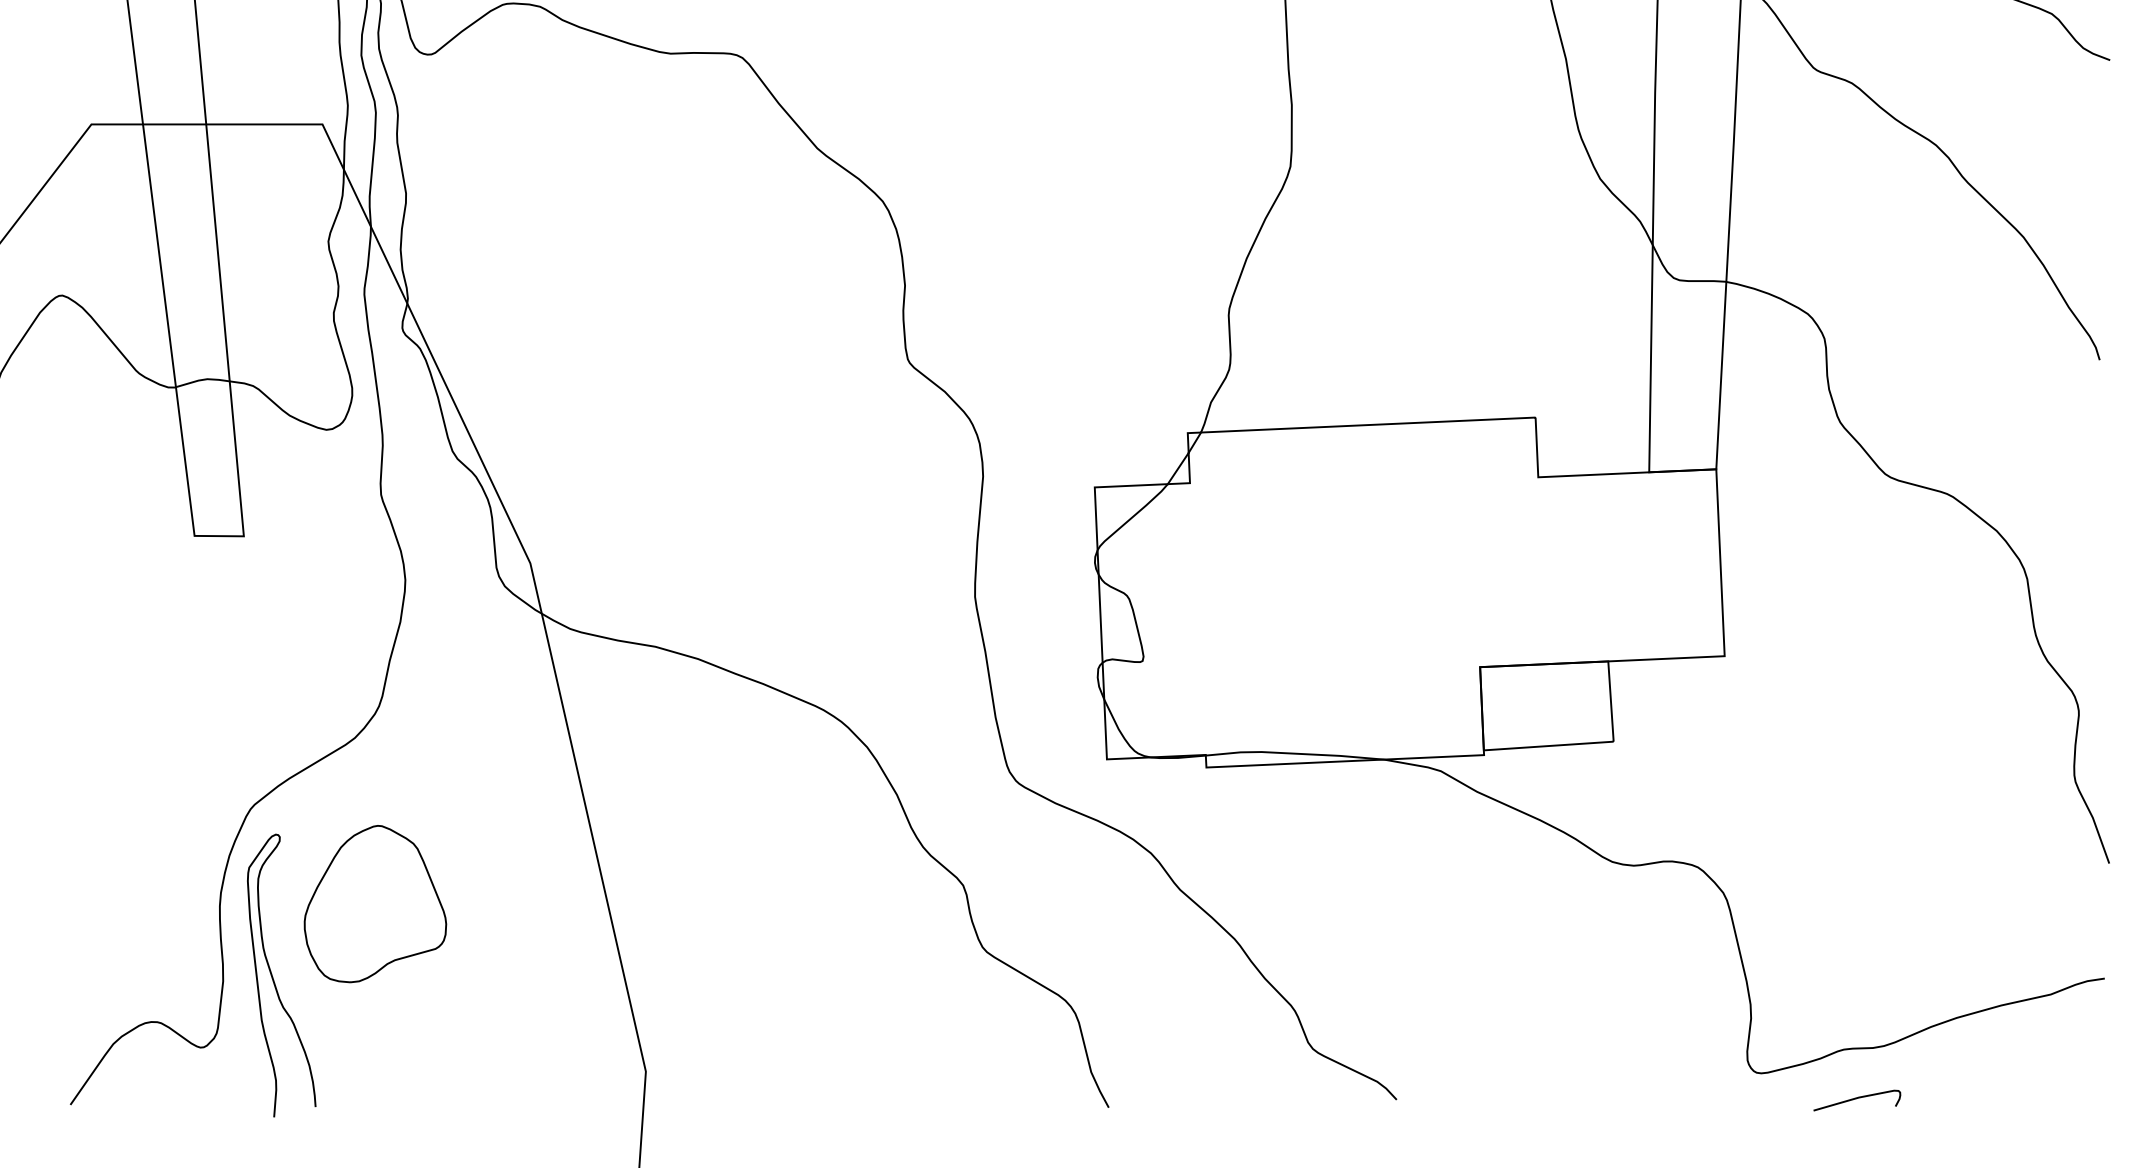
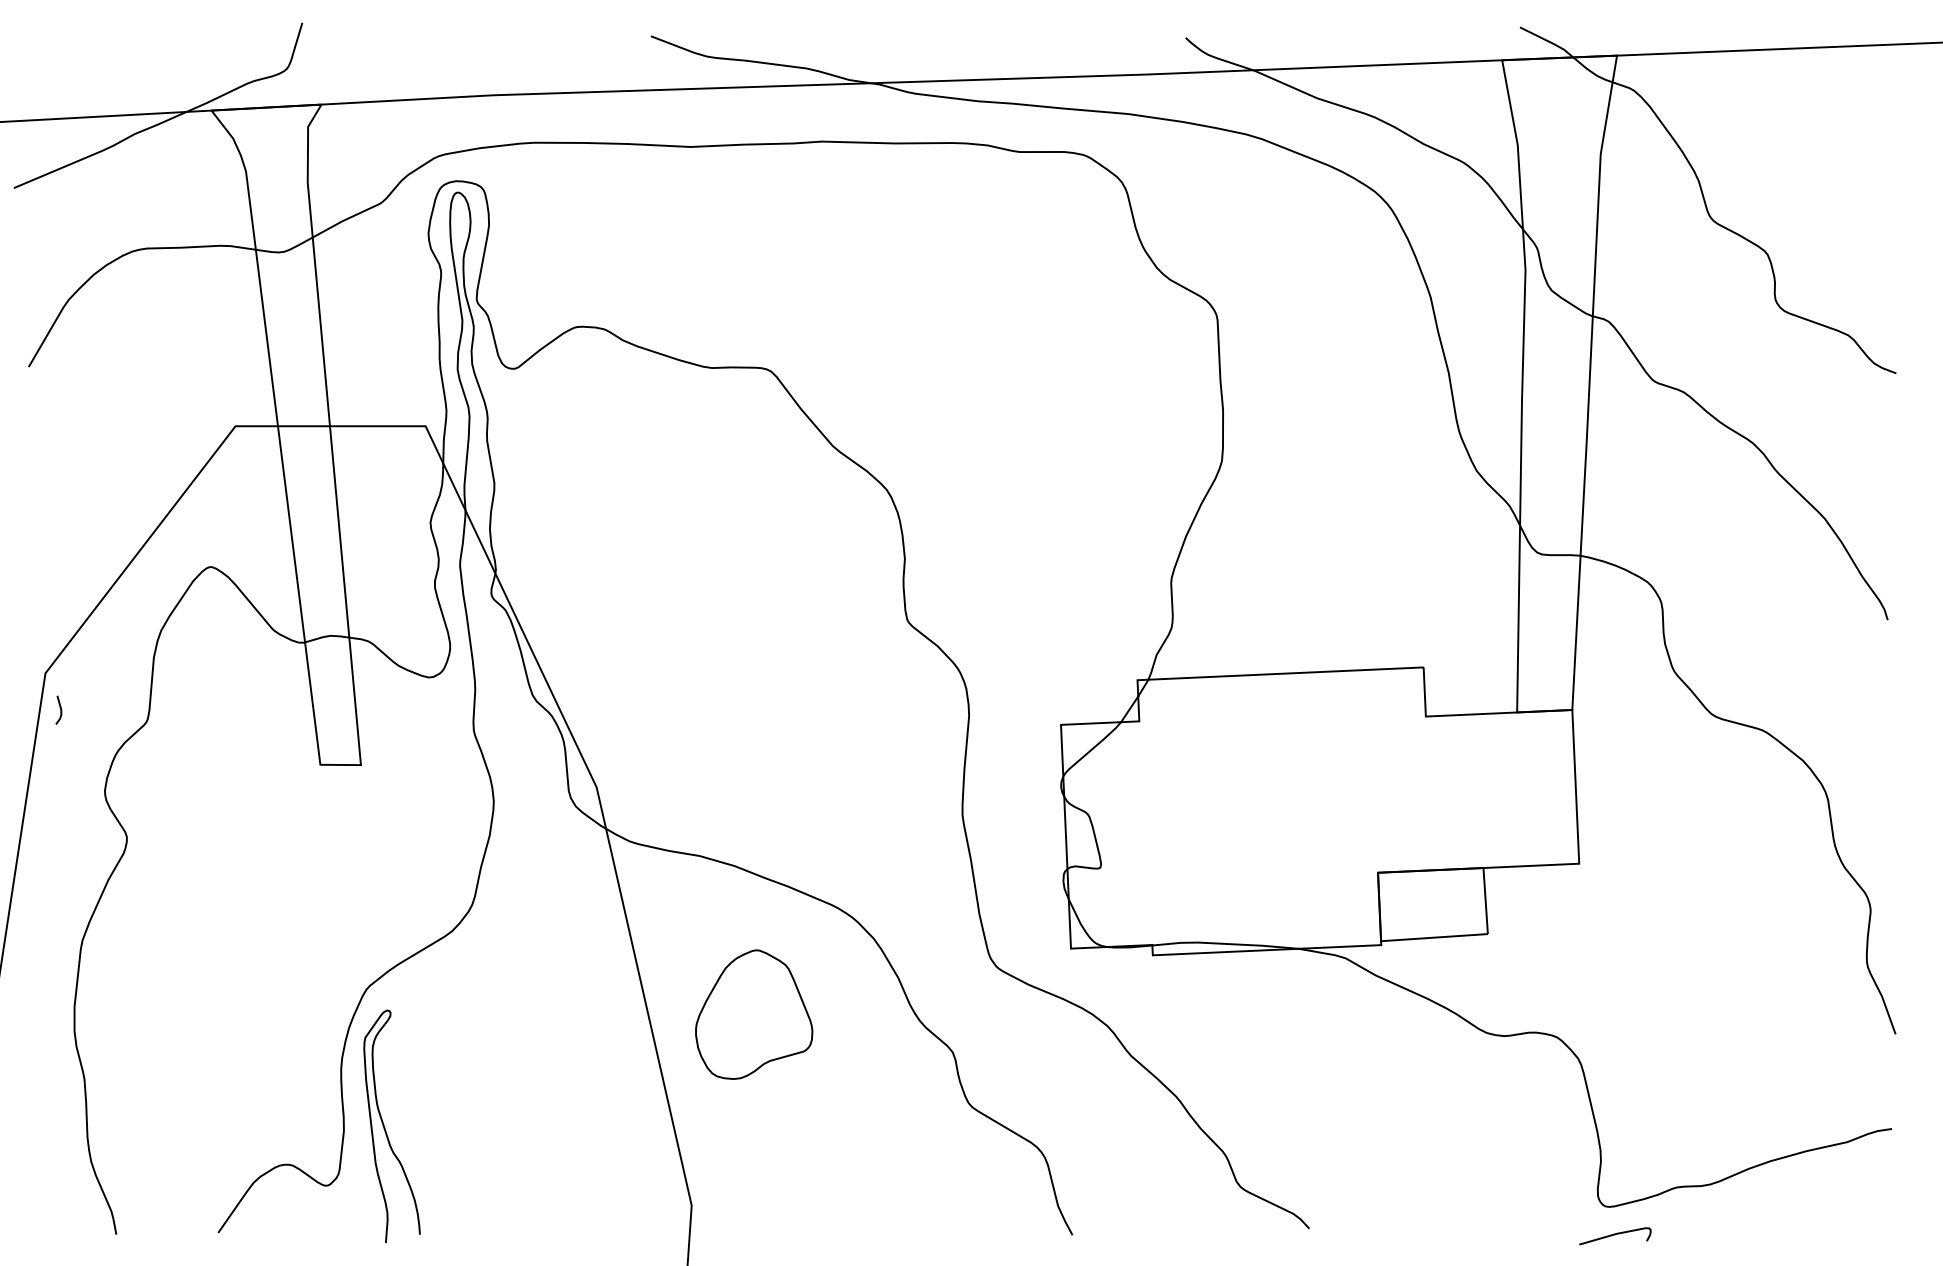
part: (375, 903) -> (754, 1014), moved
curve: (1857, 1099) -> (1615, 1235), moved

